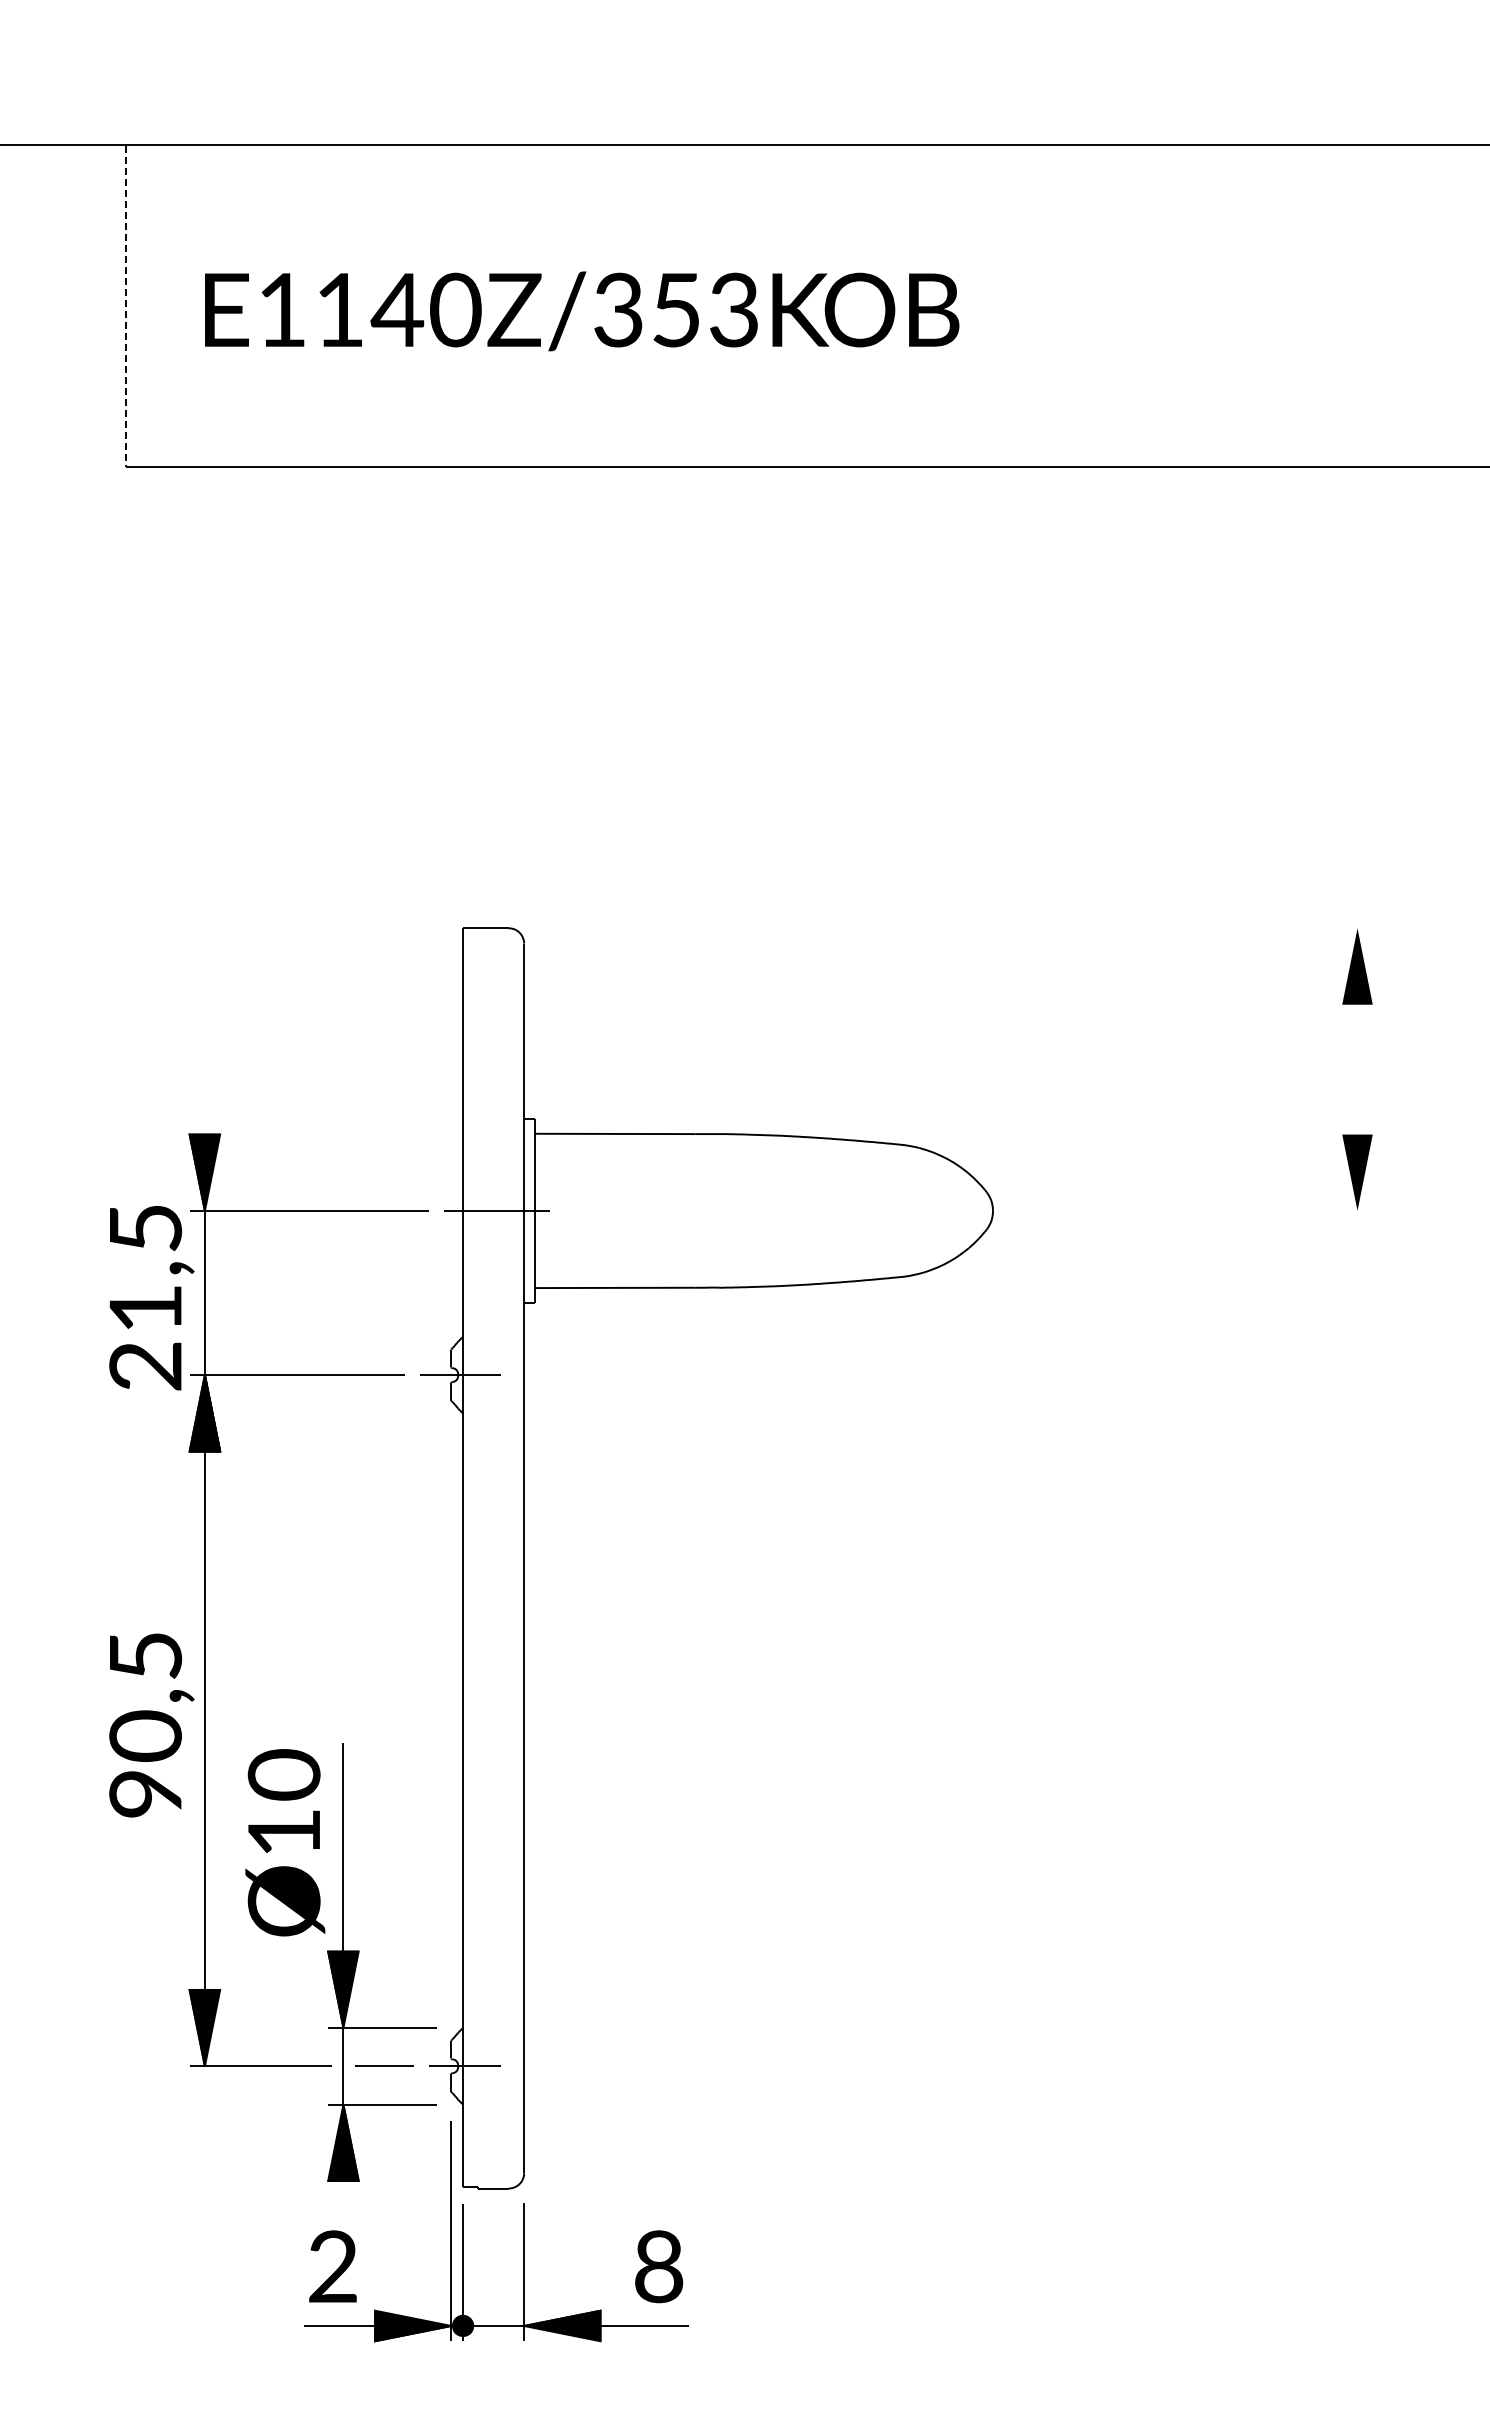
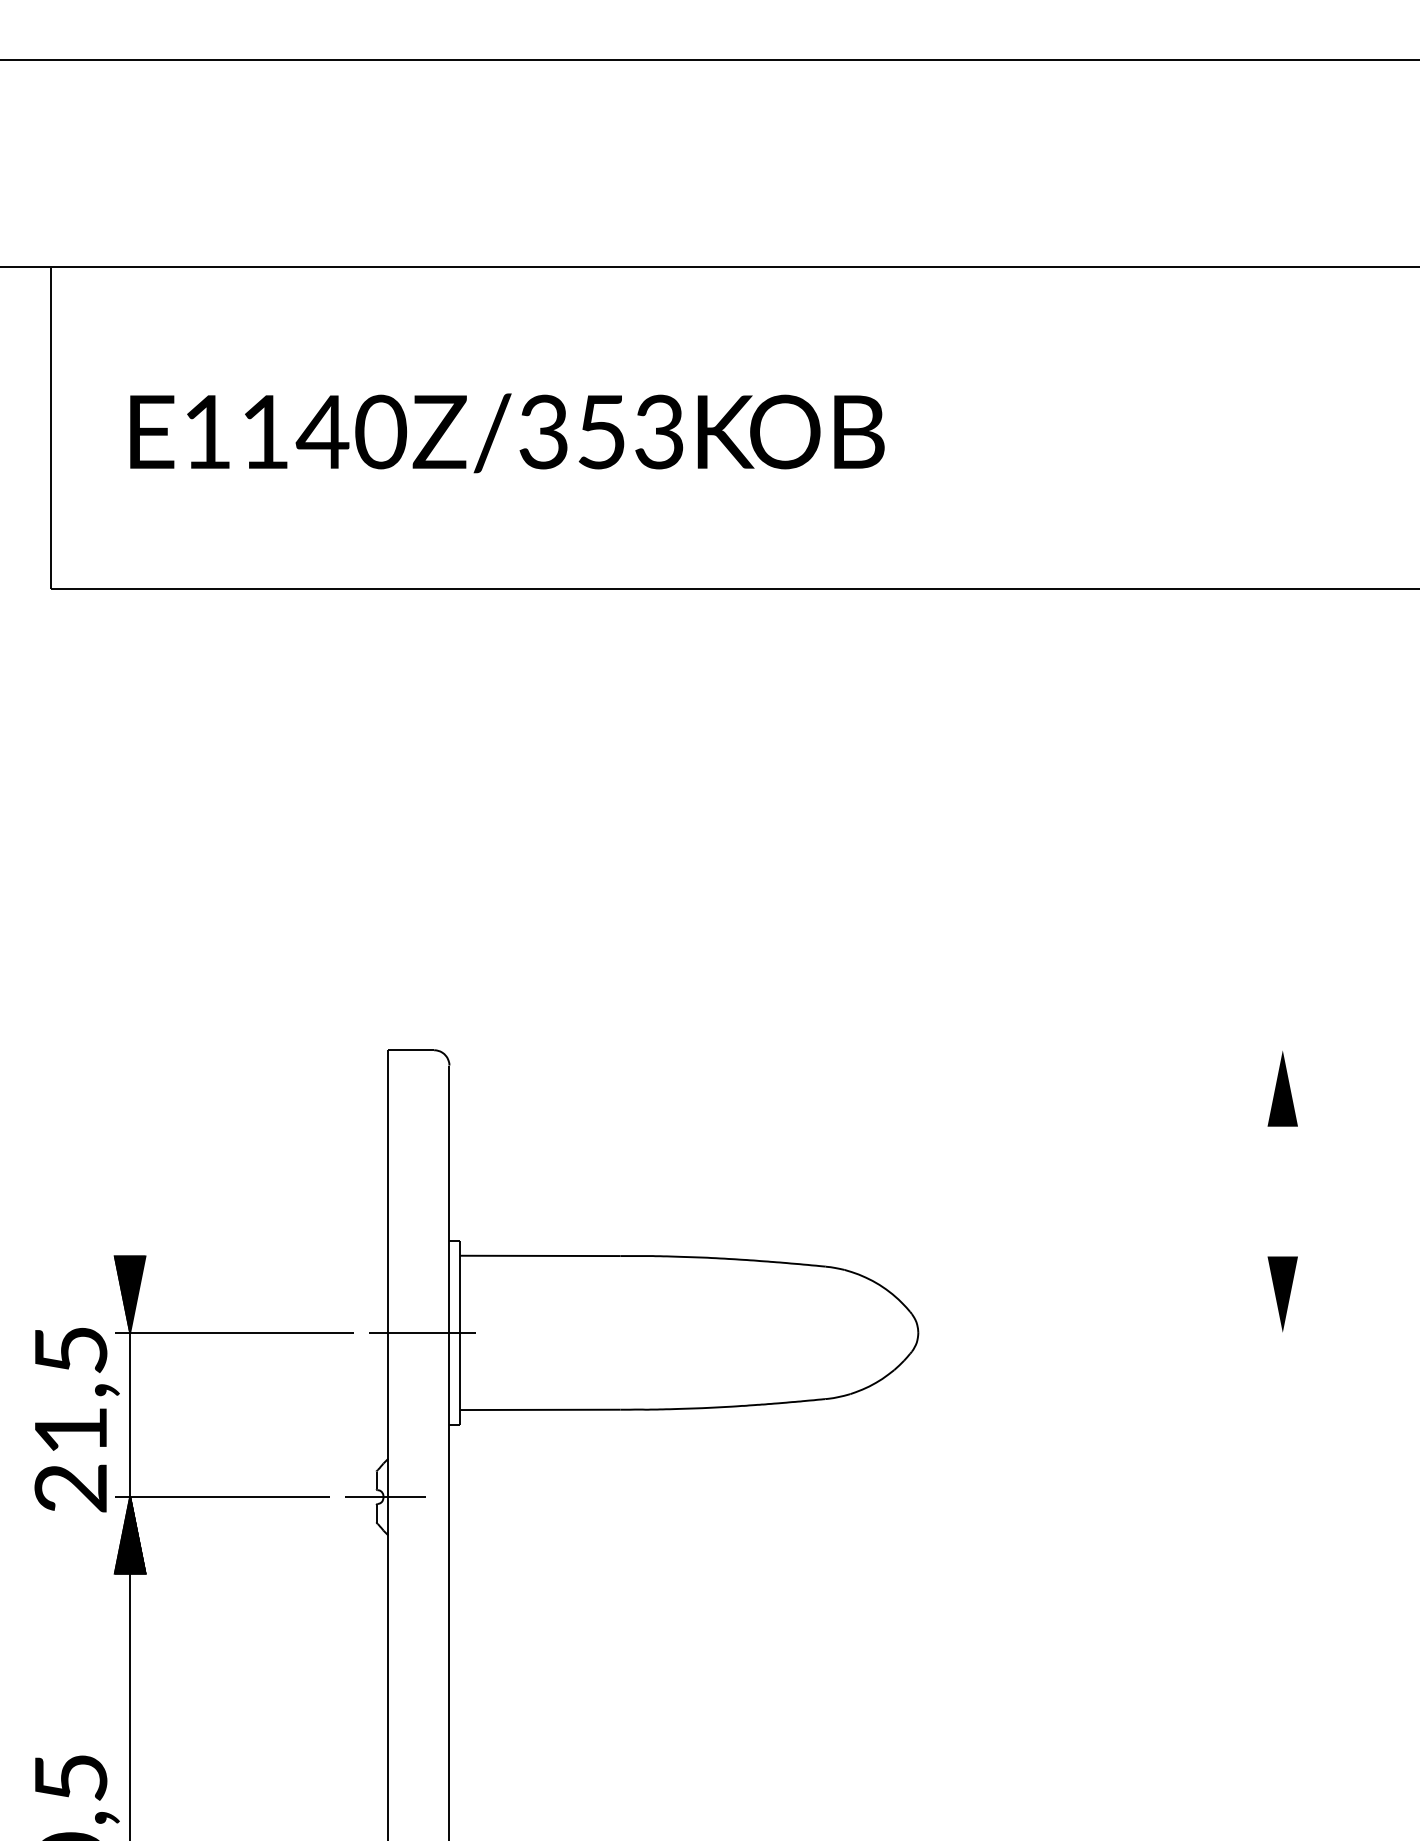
line: (125, 306) -> (50, 428), dashed -> solid

